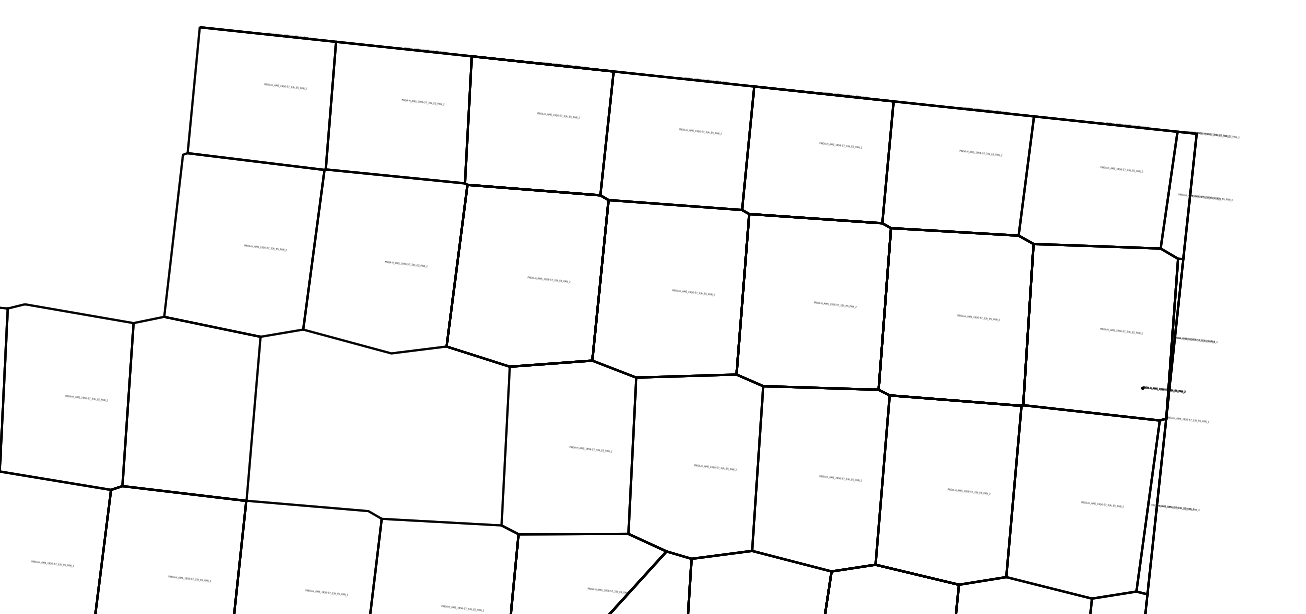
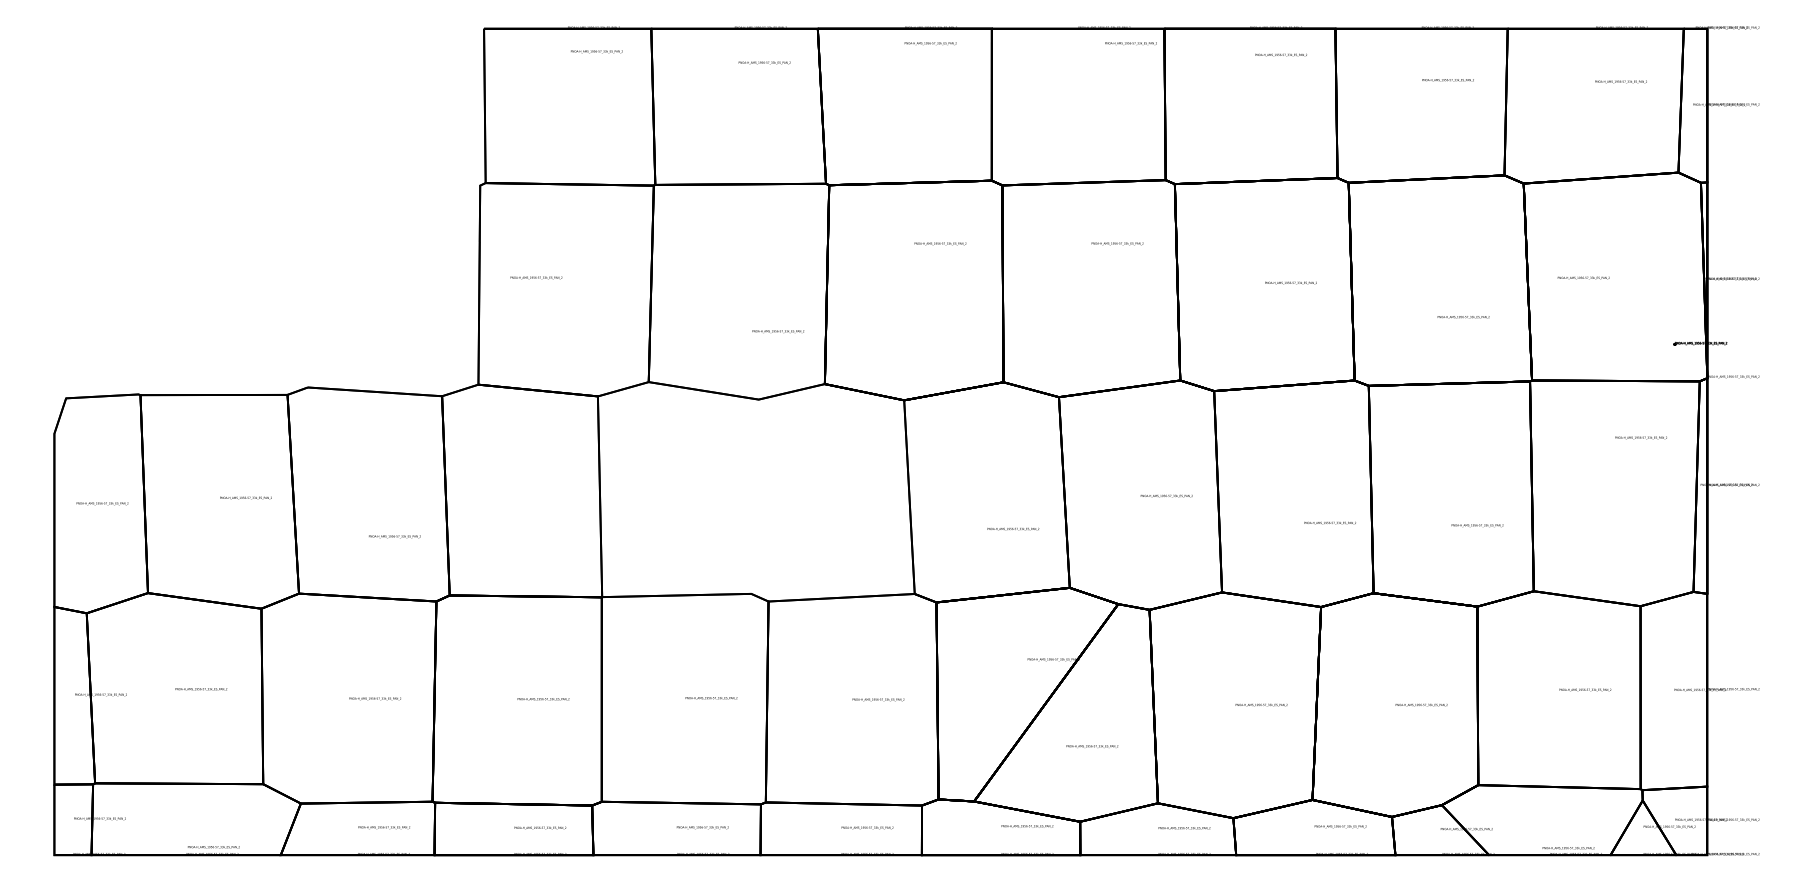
text: (285, 86) -> (596, 51), moved
text: (422, 102) -> (764, 62), moved
text: (558, 115) -> (930, 43), moved
text: (700, 131) -> (1130, 43), moved
text: (840, 144) -> (1280, 54), moved
text: (265, 247) -> (536, 277), moved
text: (406, 264) -> (778, 331), moved
text: (549, 279) -> (940, 243), moved
text: (693, 292) -> (1117, 243), moved
text: (978, 317) -> (1463, 317), moved
text: (1121, 330) -> (1583, 277), moved
text: (86, 398) -> (394, 536), moved
text: (591, 448) -> (1013, 528), moved
text: (840, 477) -> (1329, 522), moved
text: (969, 491) -> (1477, 525), moved
text: (1102, 504) -> (1640, 437), moved

